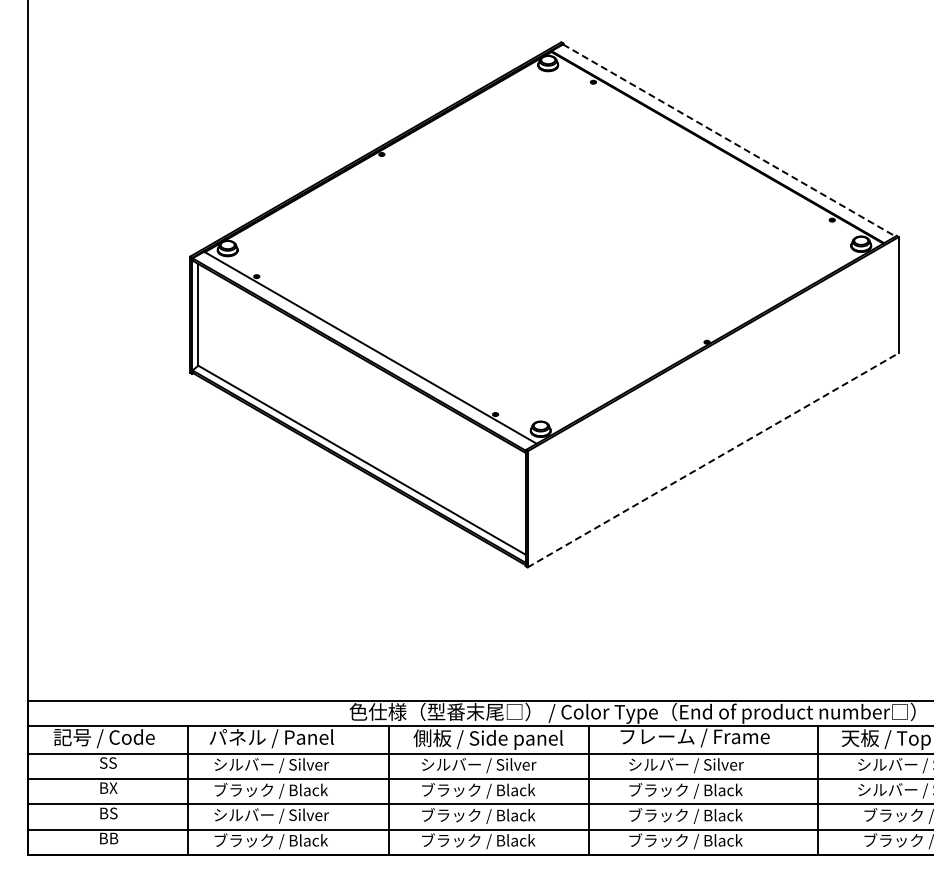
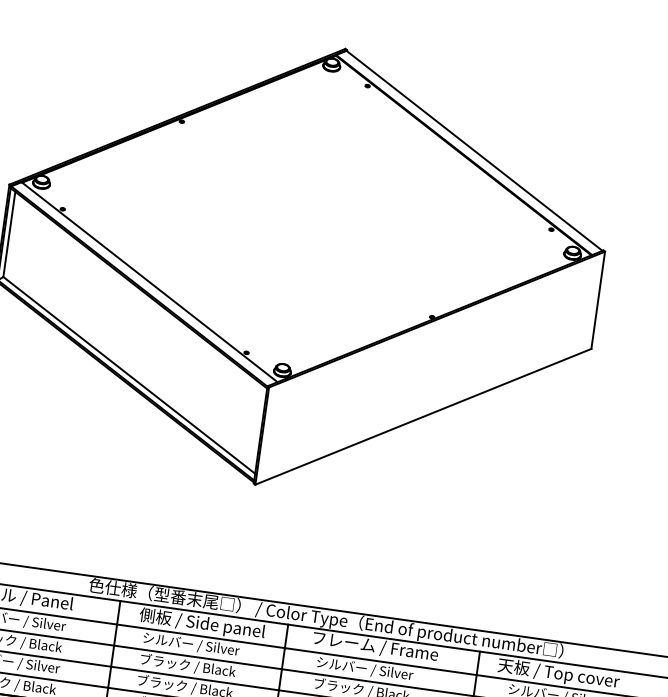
line: (729, 140) -> (474, 150), dashed -> solid
line: (713, 460) -> (423, 417), dashed -> solid

